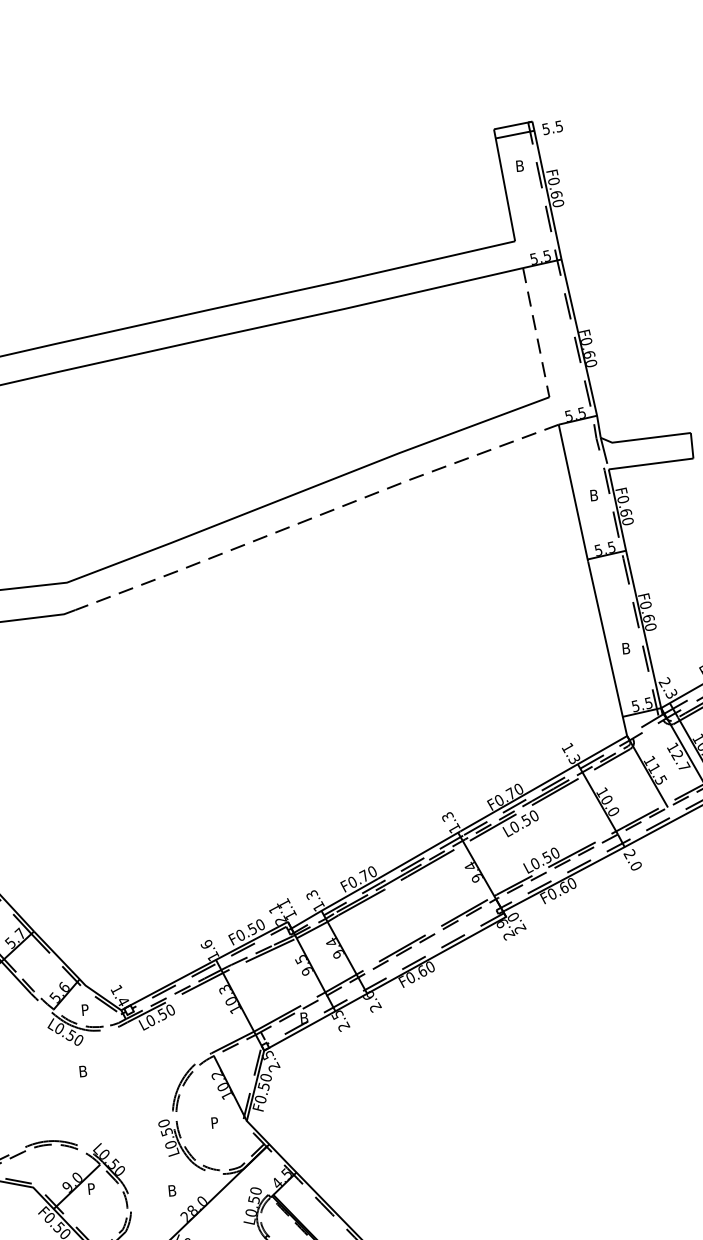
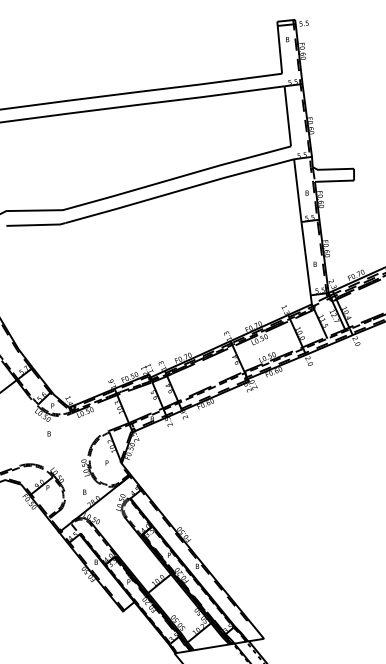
line: (535, 335) -> (287, 117), dashed -> solid
line: (316, 515) -> (179, 190), dashed -> solid

